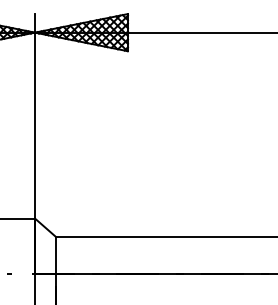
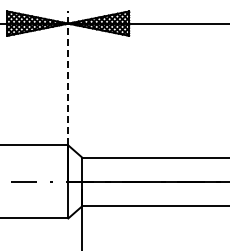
line: (35, 116) -> (68, 78), solid -> dashed

